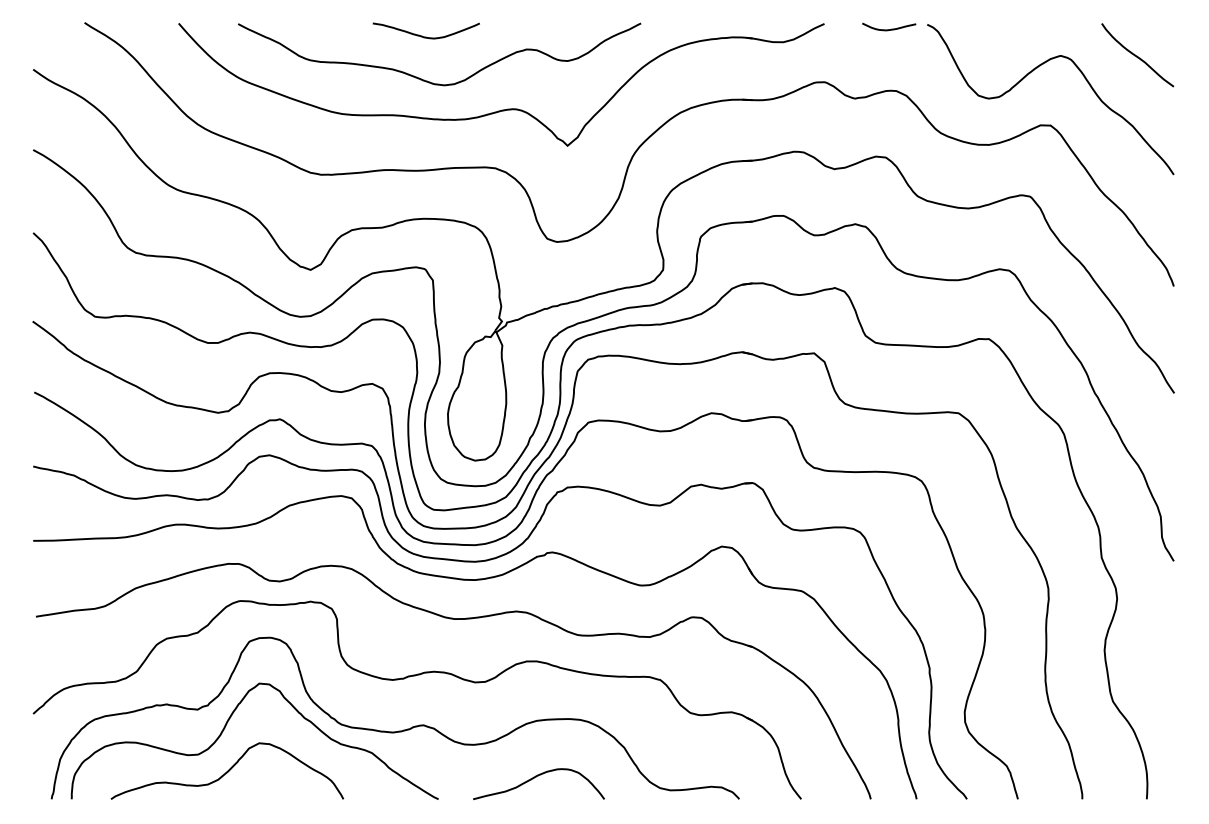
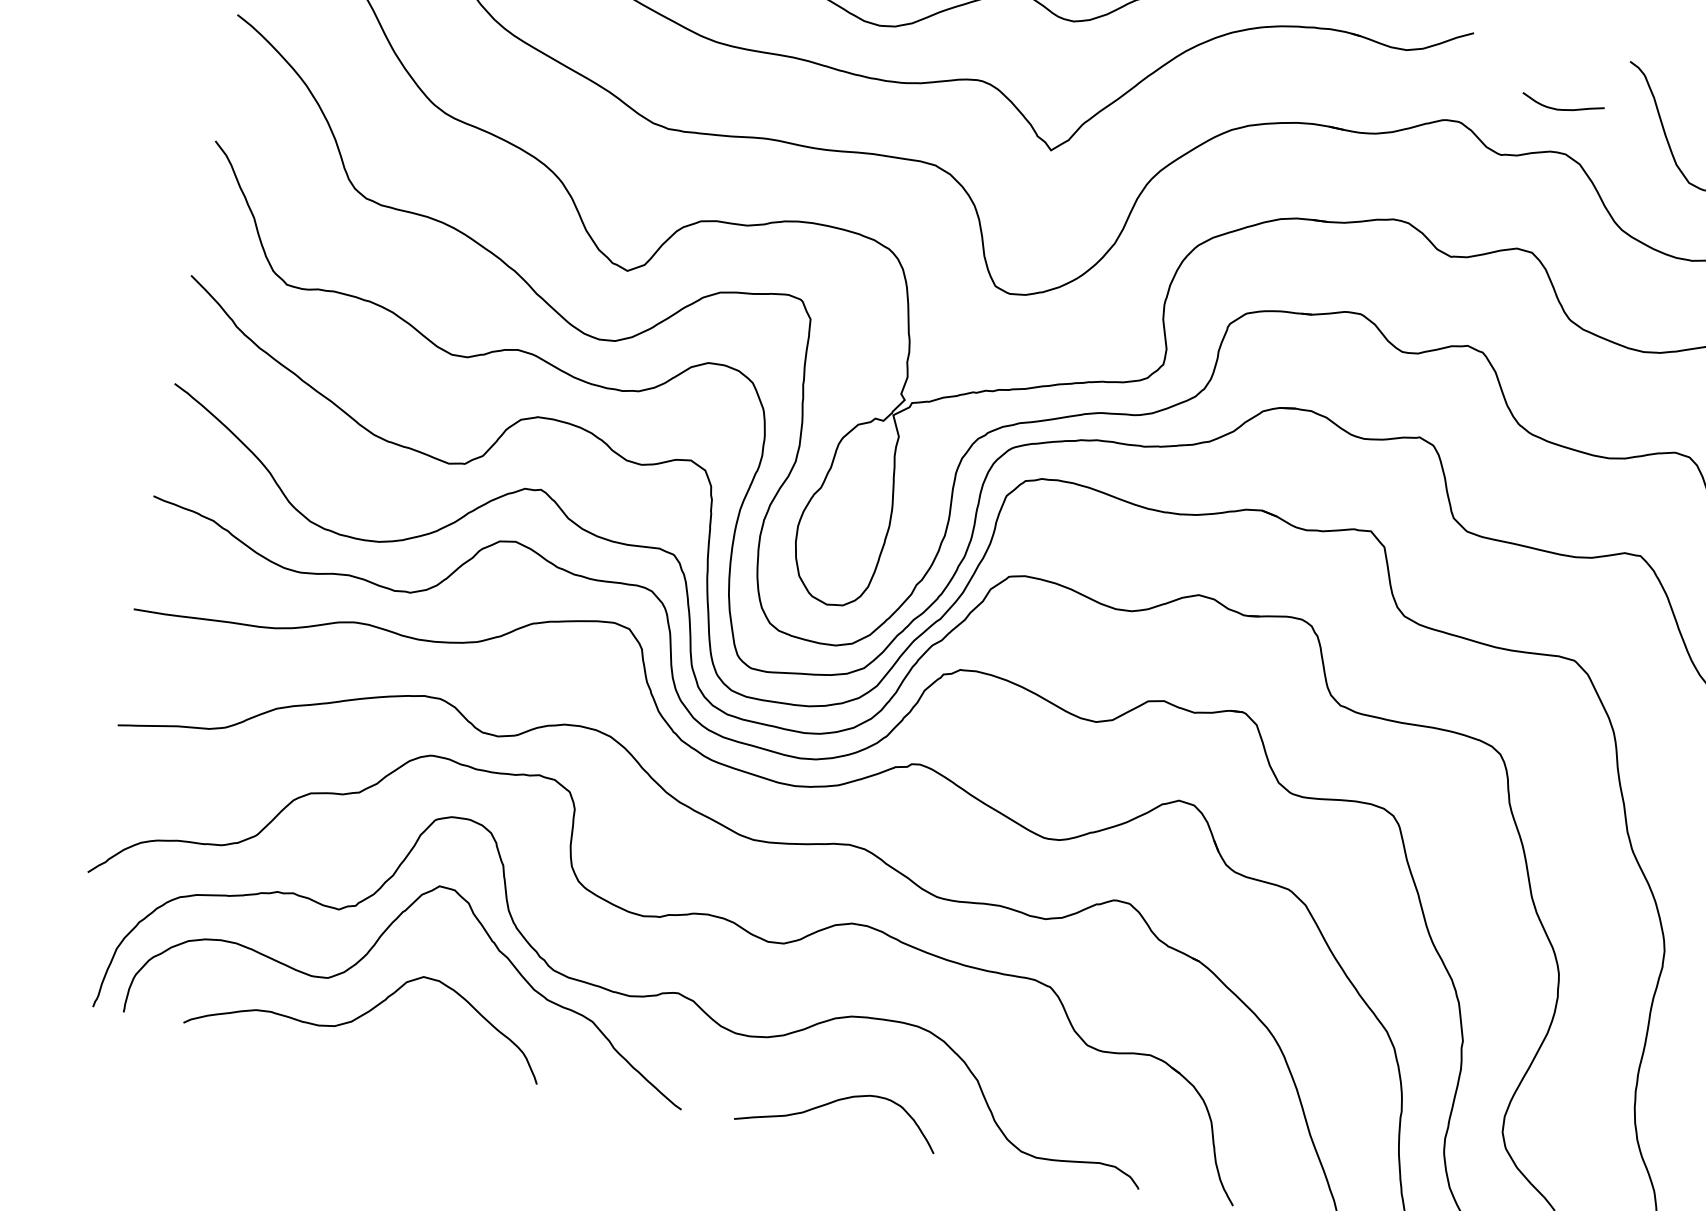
curve: (891, 28) -> (1565, 108), moved

